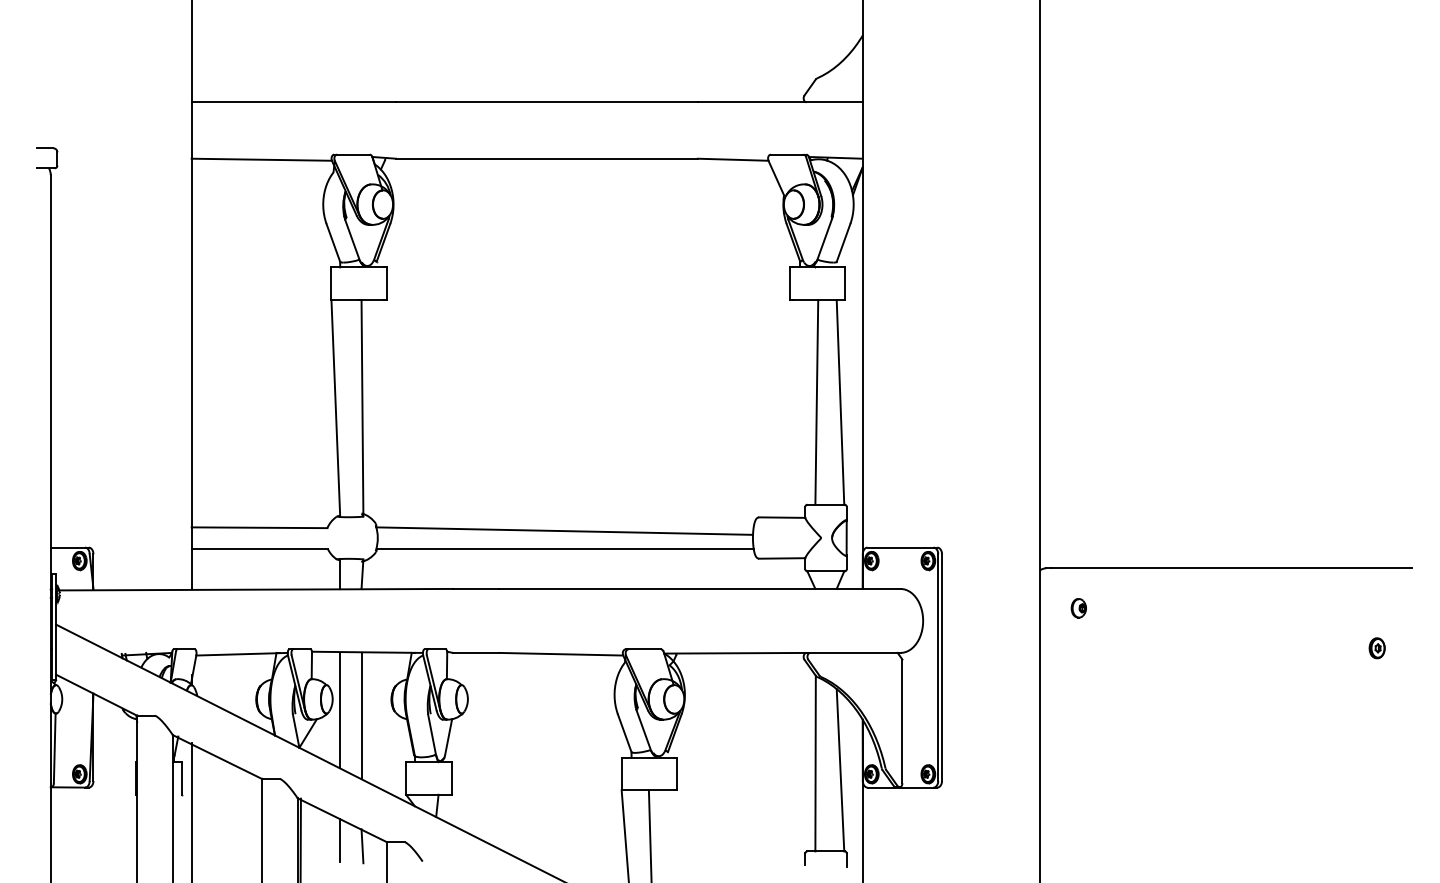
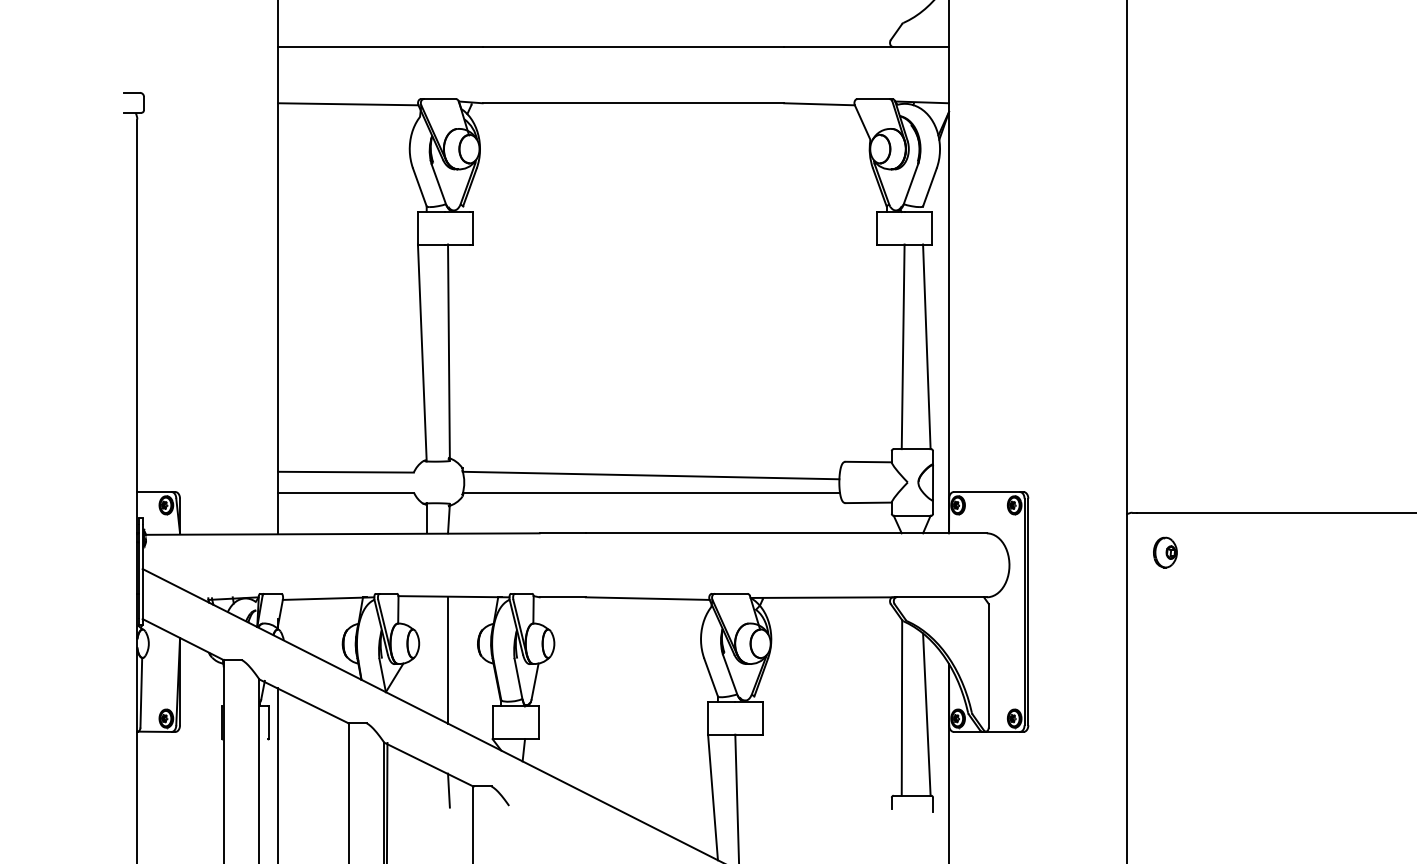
part: (1078, 608) -> (1164, 552), size x1.6
line: (340, 710) -> (426, 654), removed
line: (340, 840) -> (426, 784), removed

